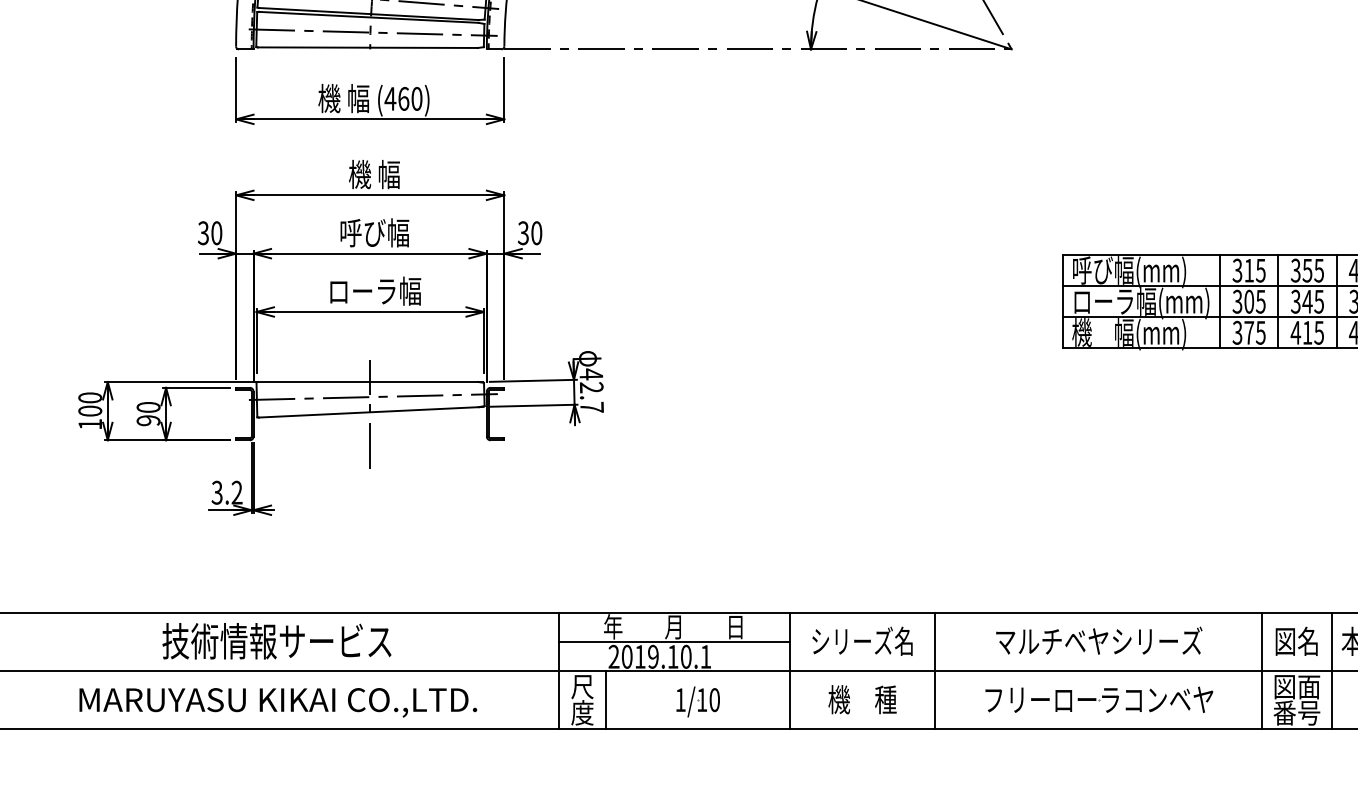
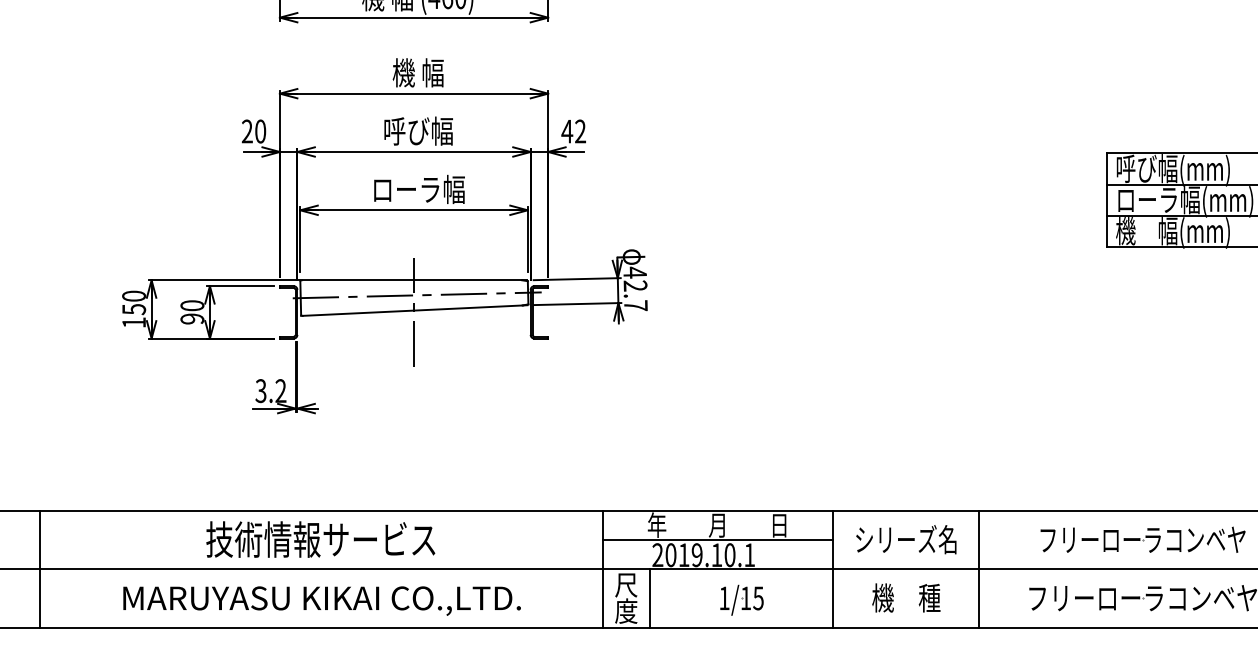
text: (203, 233) -> (247, 131), 30 -> 20
text: (529, 233) -> (573, 131), 30 -> 42
text: (90, 410) -> (134, 308), 100 -> 150
text: (1099, 640) -> (1143, 538), マルチベヤシリーズ -> フリーローラコンベヤ
text: (714, 700) -> (758, 598), 1/10 -> 1/15

